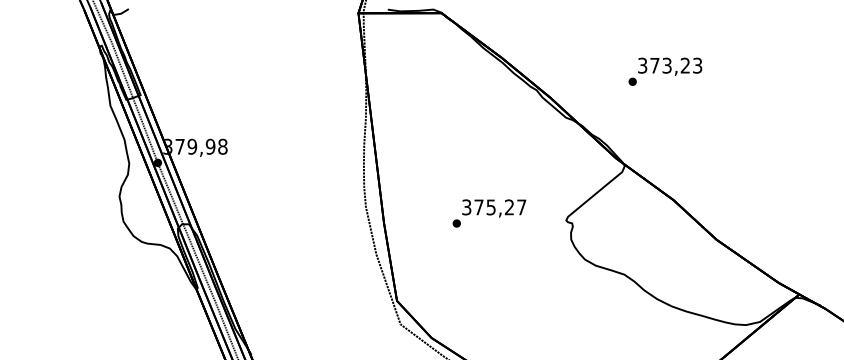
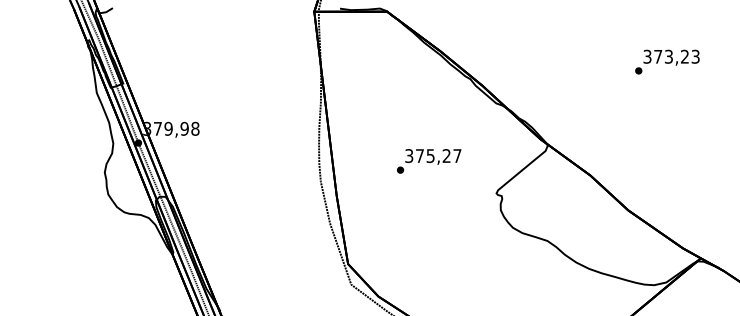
text: (665, 71) -> (667, 61), moved
text: (489, 213) -> (429, 161), moved

